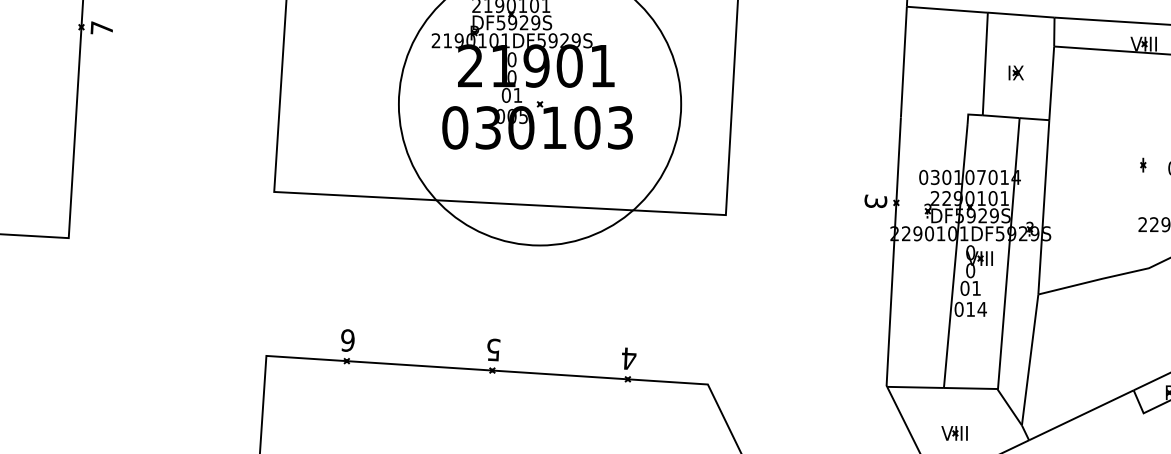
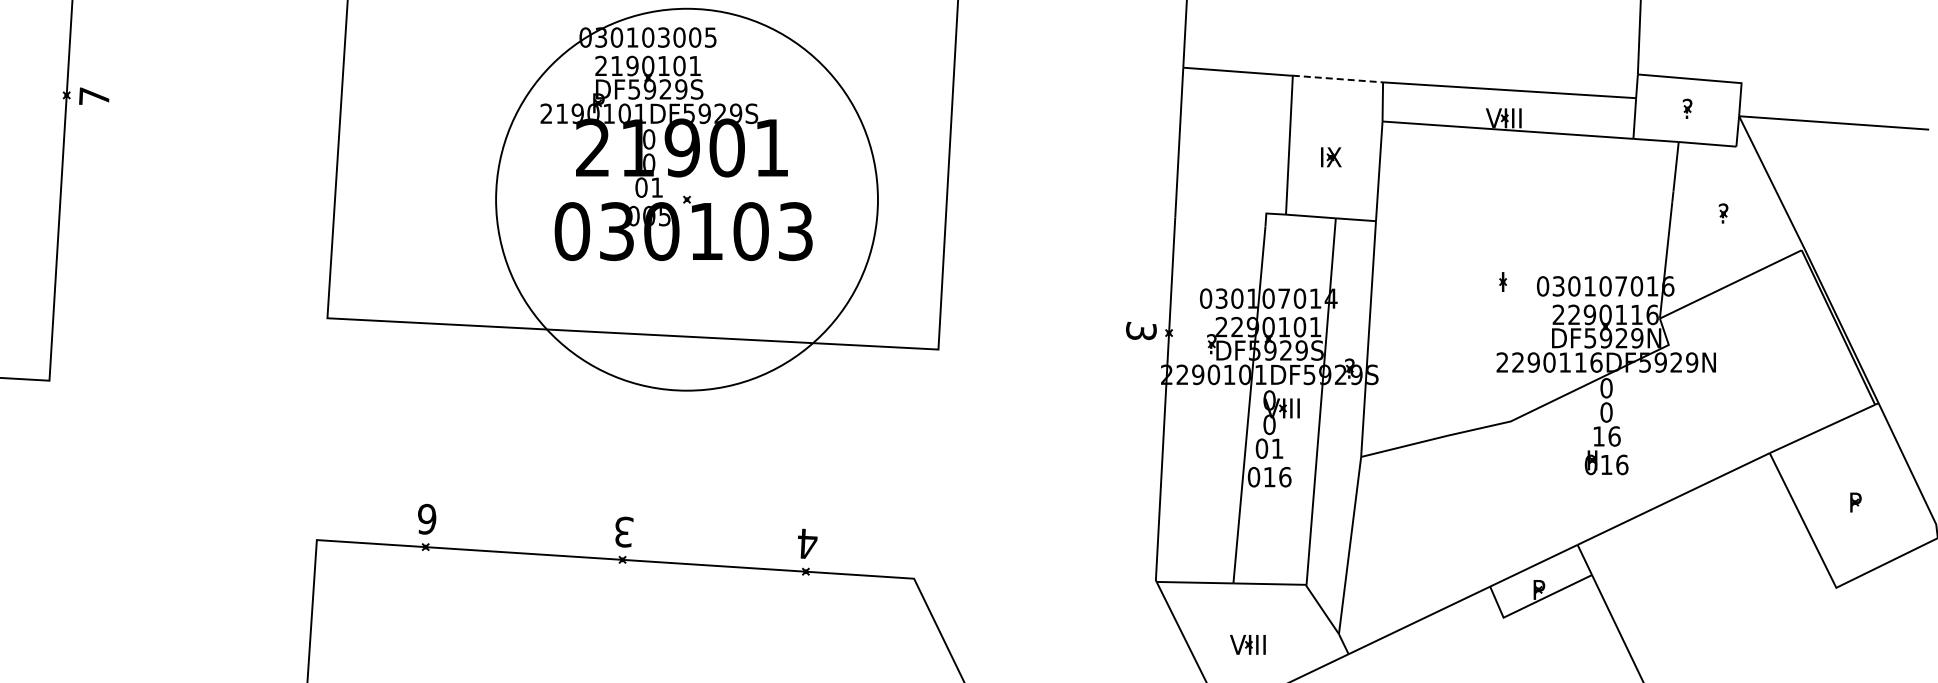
line: (1022, 15) -> (1339, 79), solid -> dashed
text: (981, 308) -> (1284, 476), 014 -> 016
text: (493, 350) -> (623, 532), 5 -> 3

